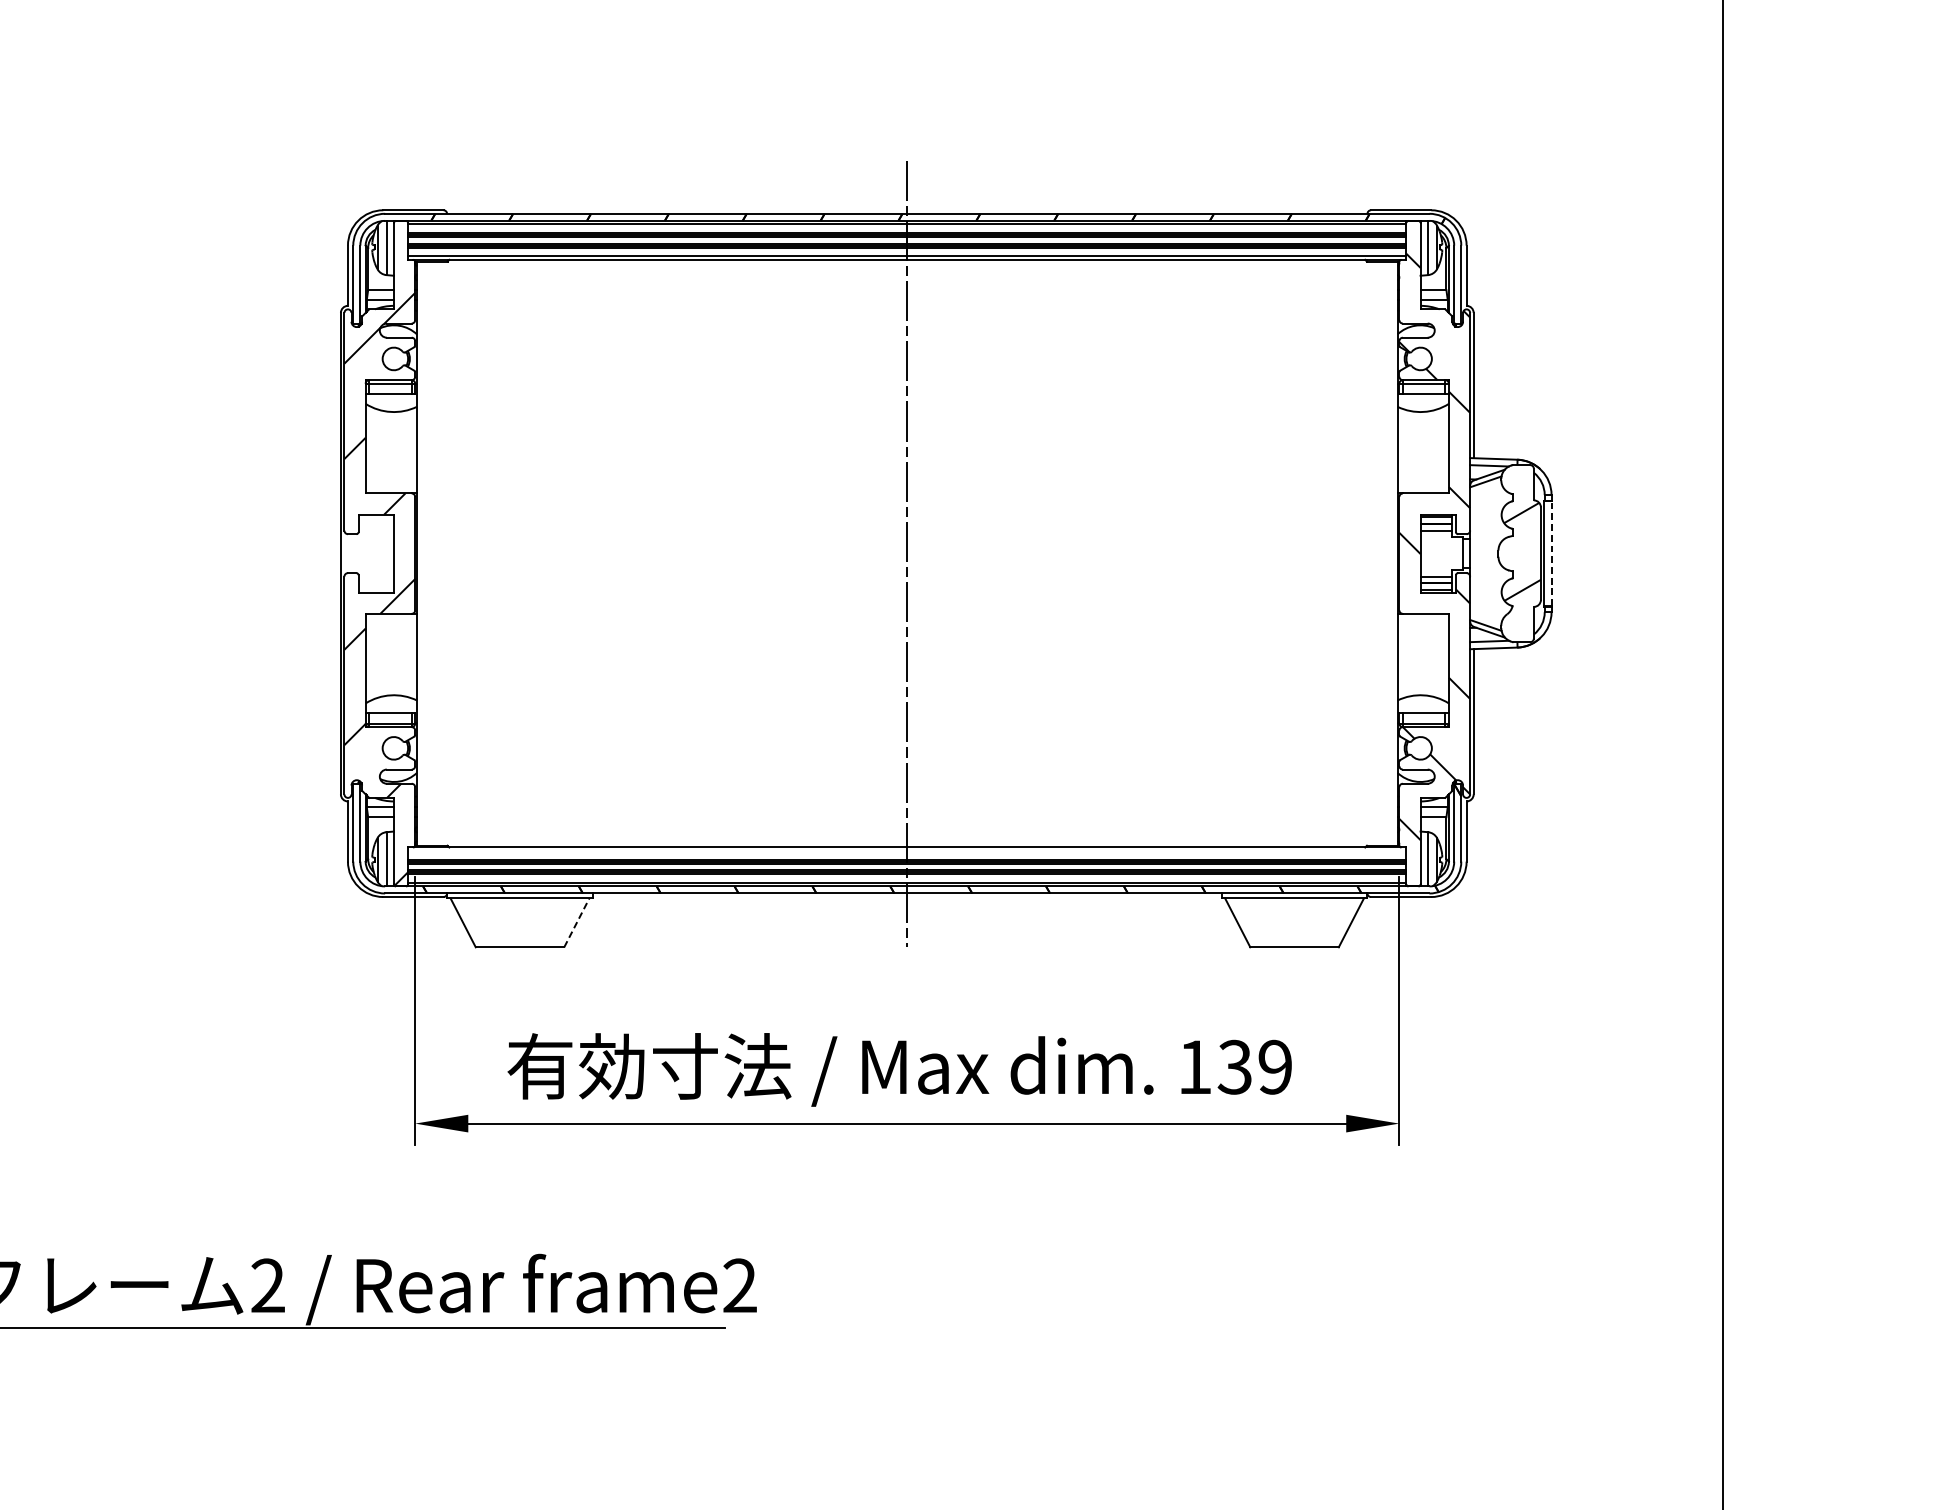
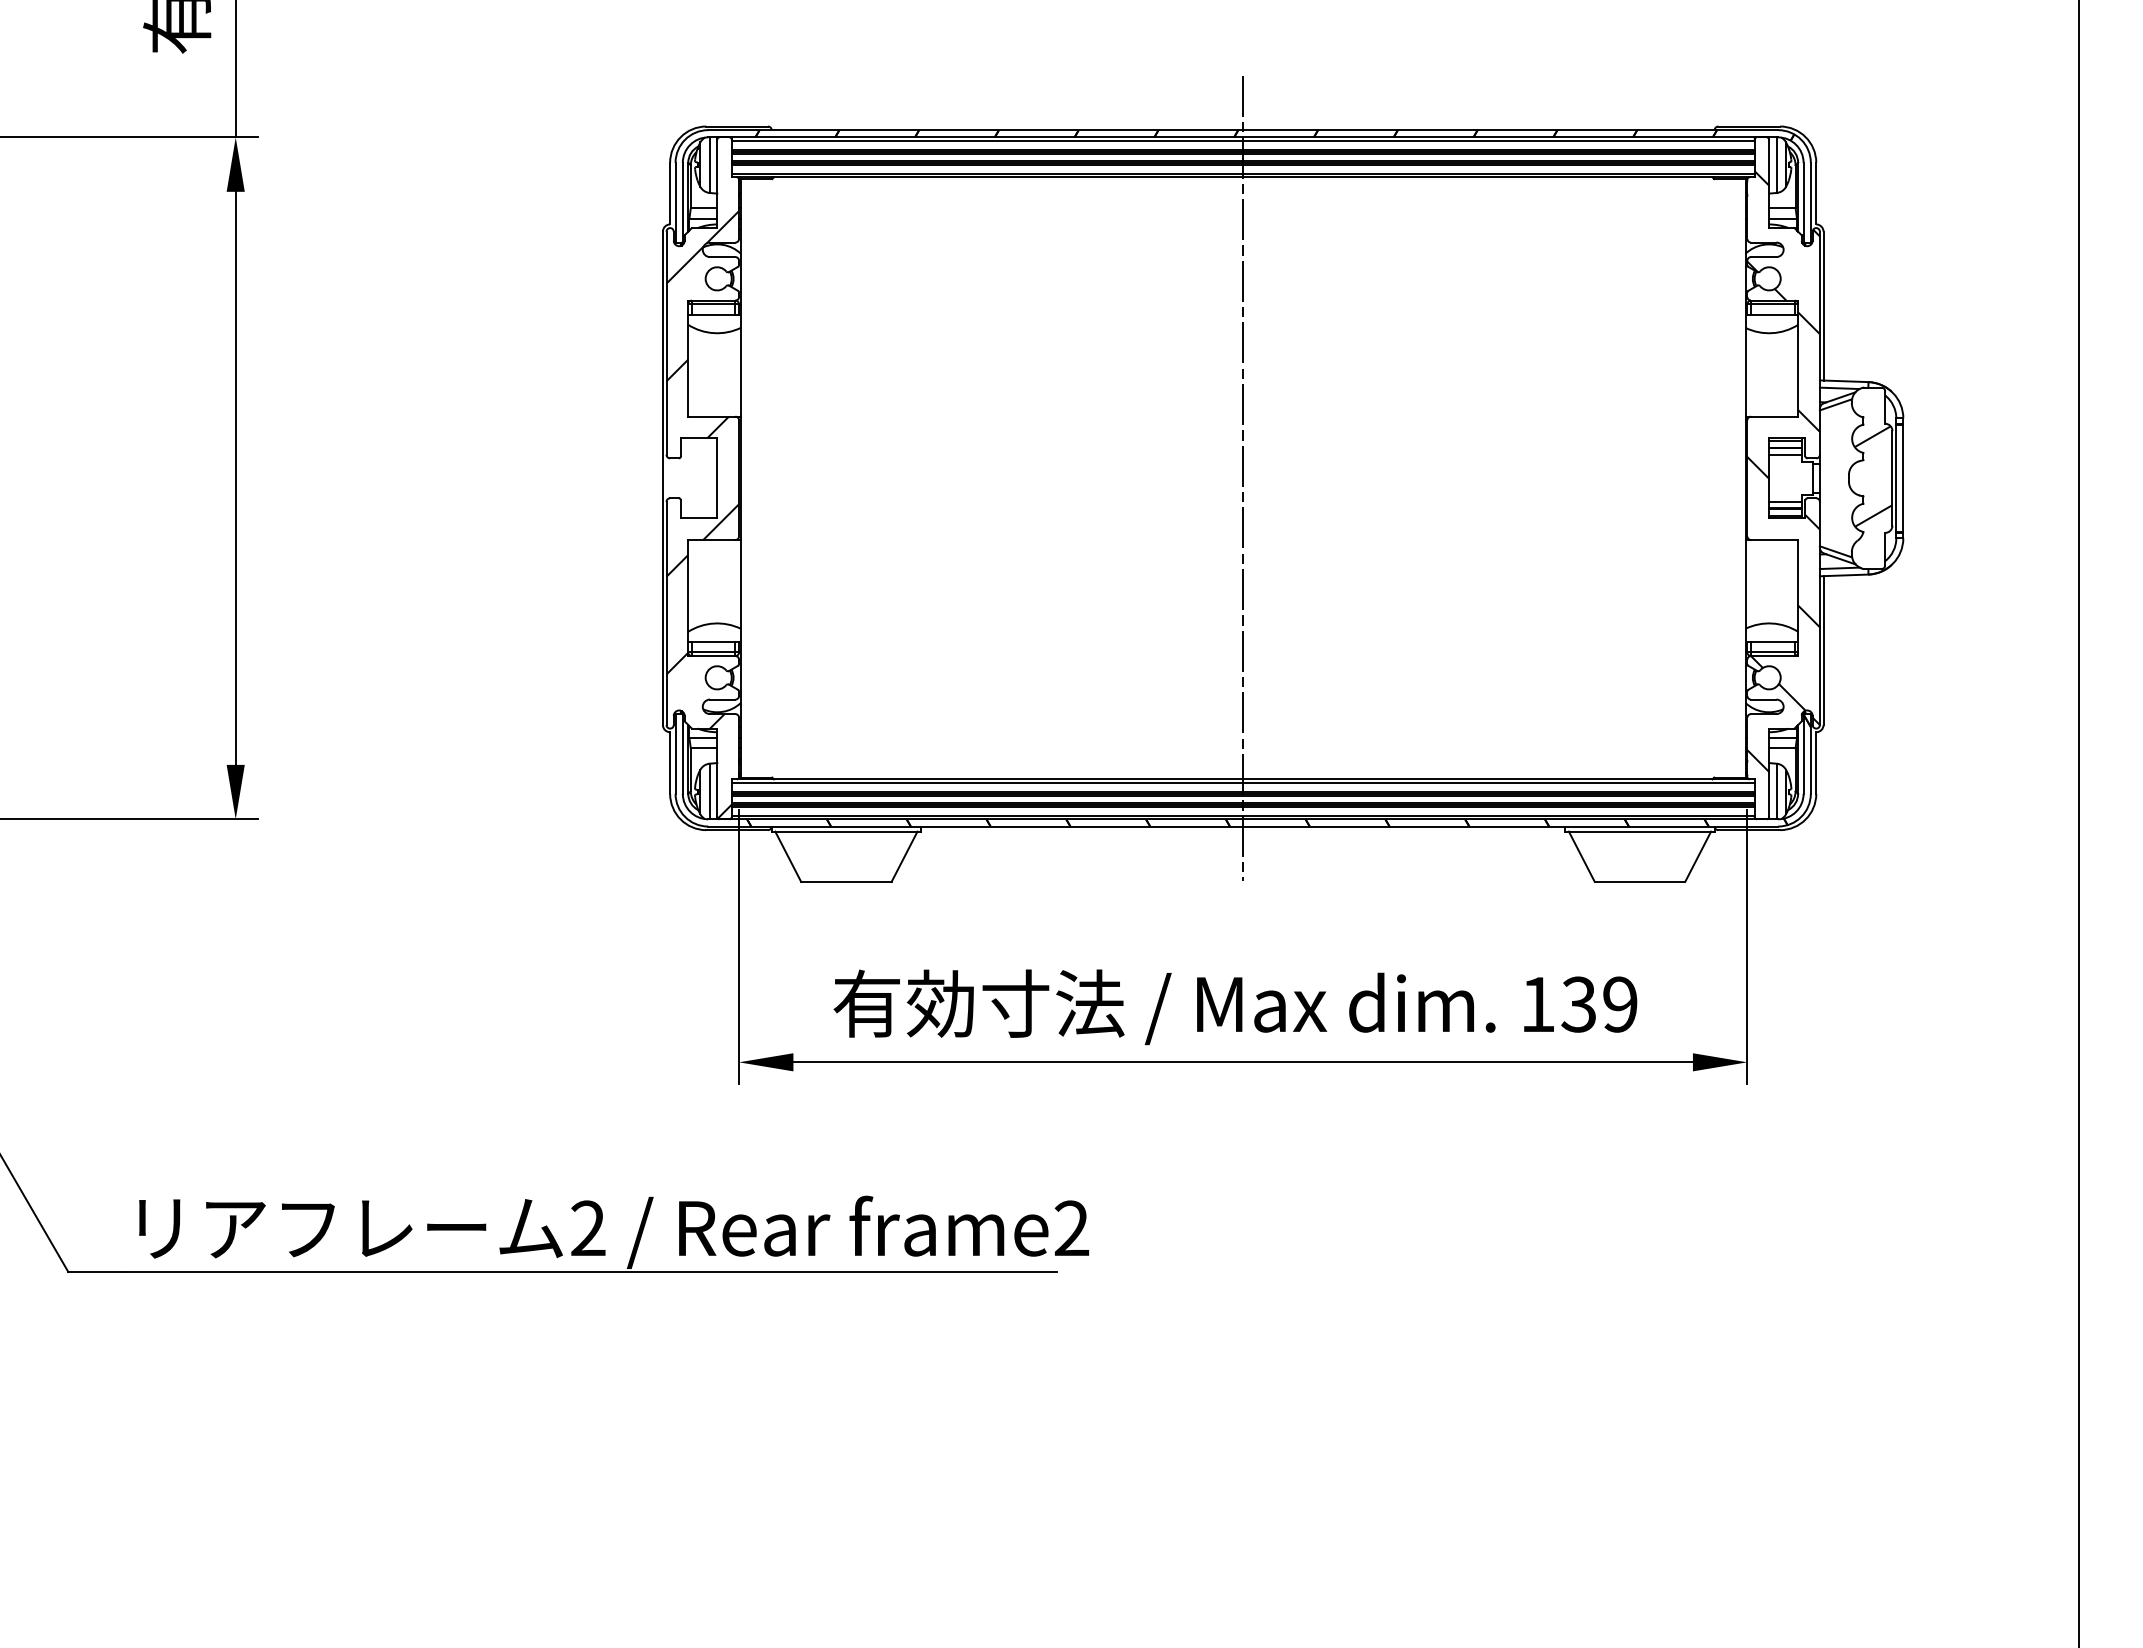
line: (1551, 553) -> (1903, 478), dashed -> solid
line: (906, 851) -> (1242, 783), added
line: (576, 922) -> (904, 856), dashed -> solid

